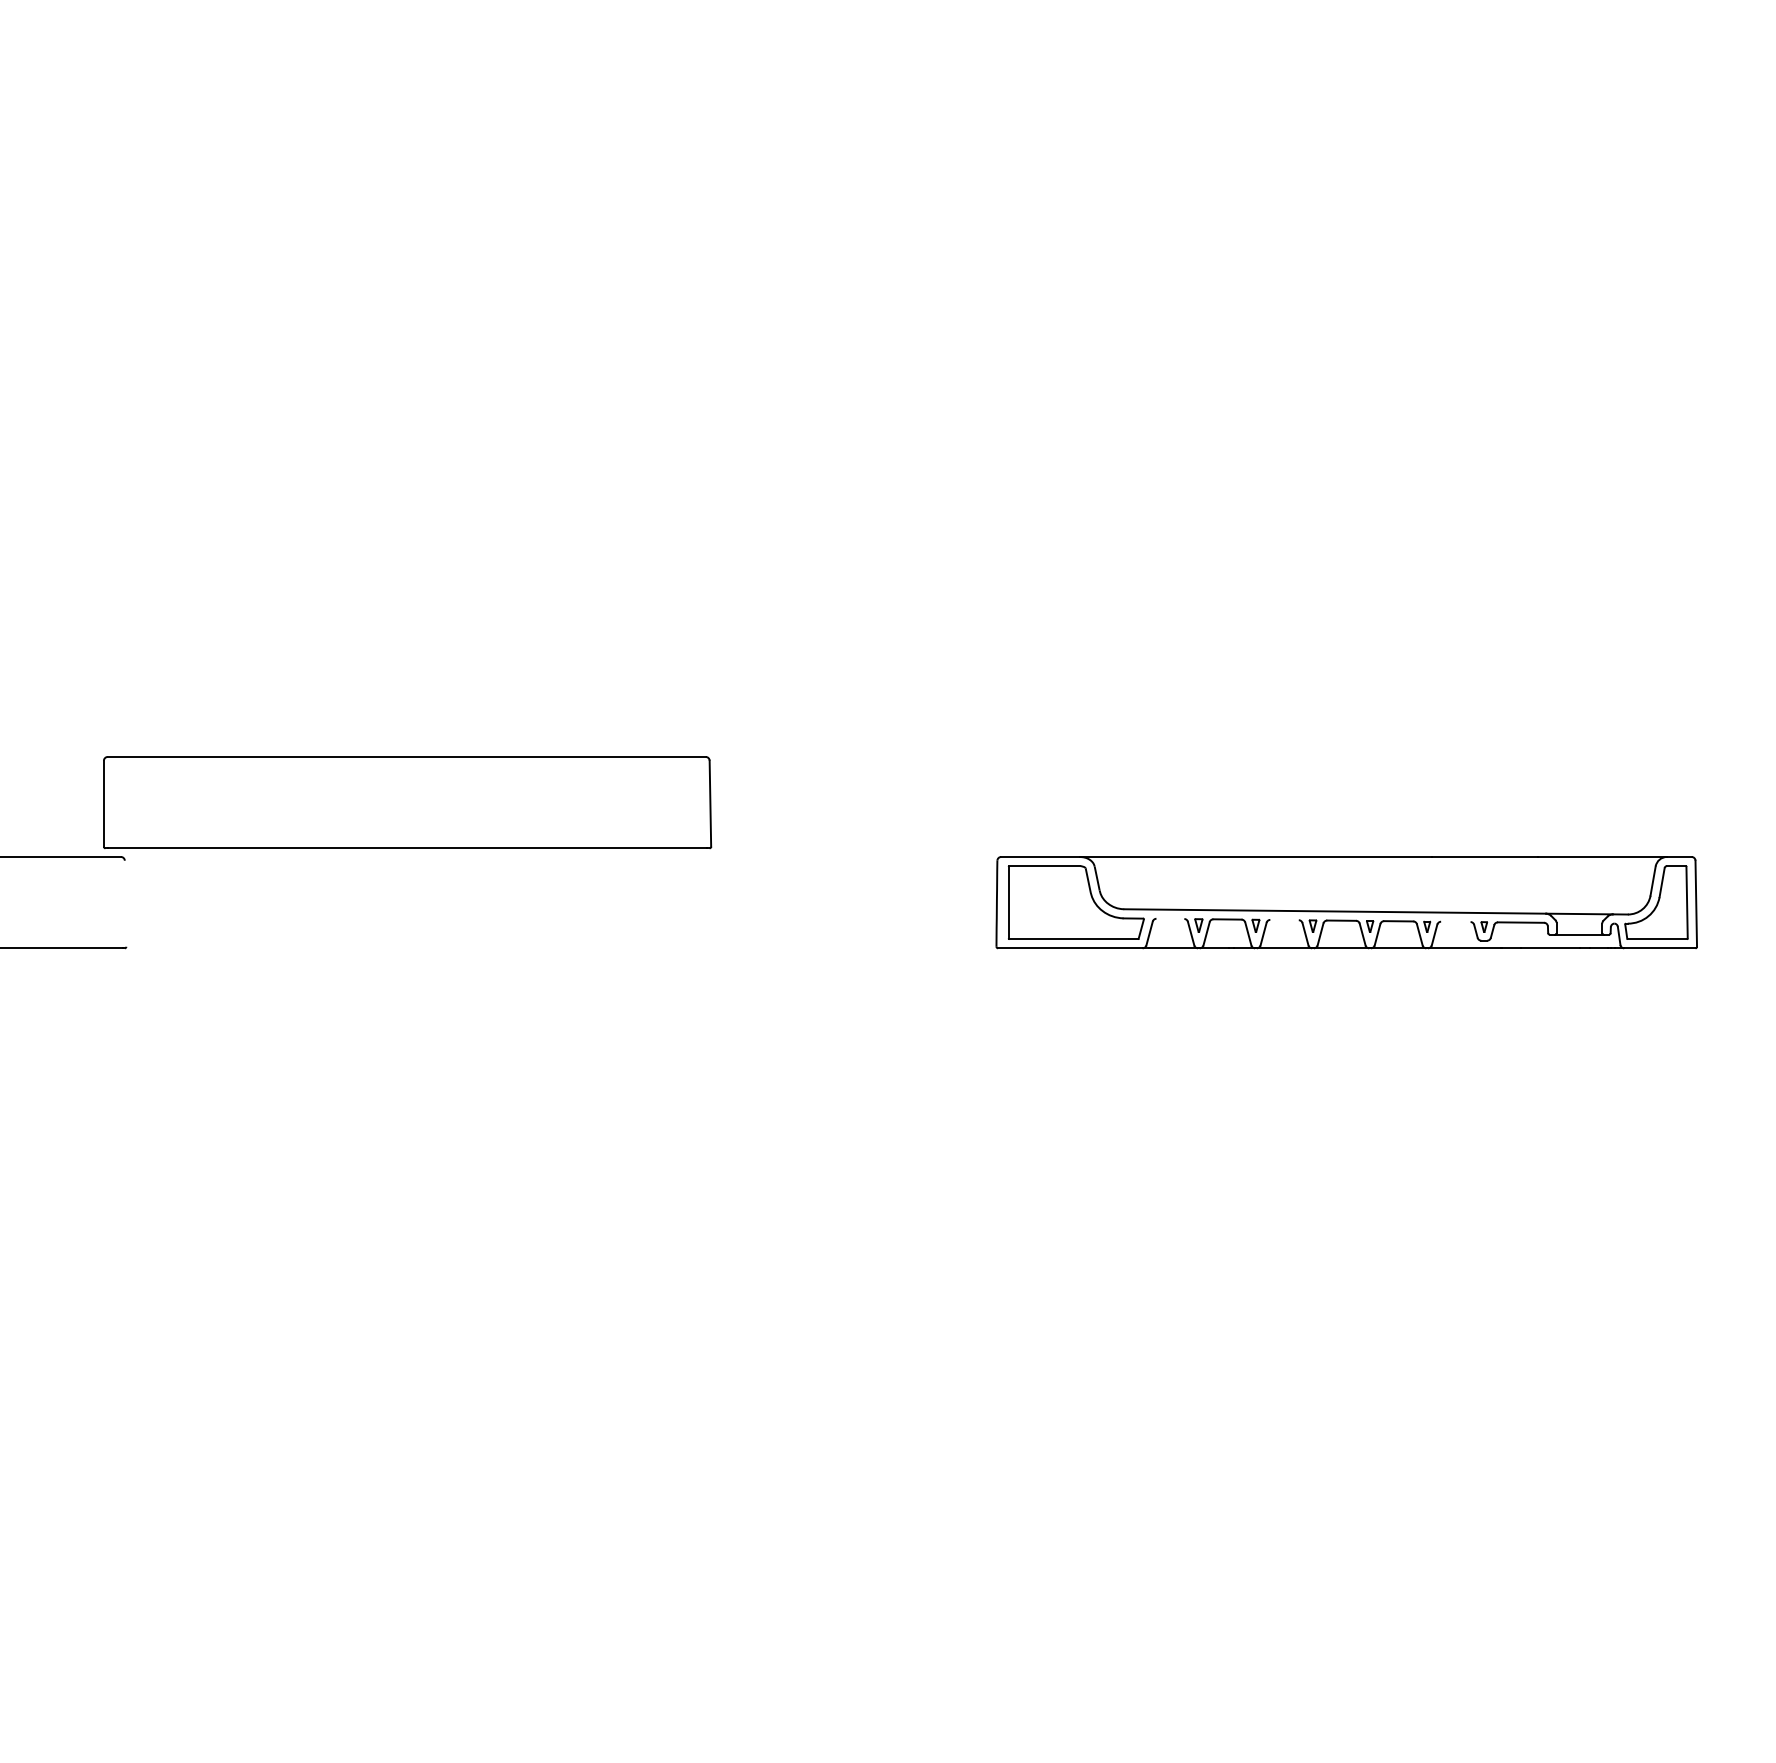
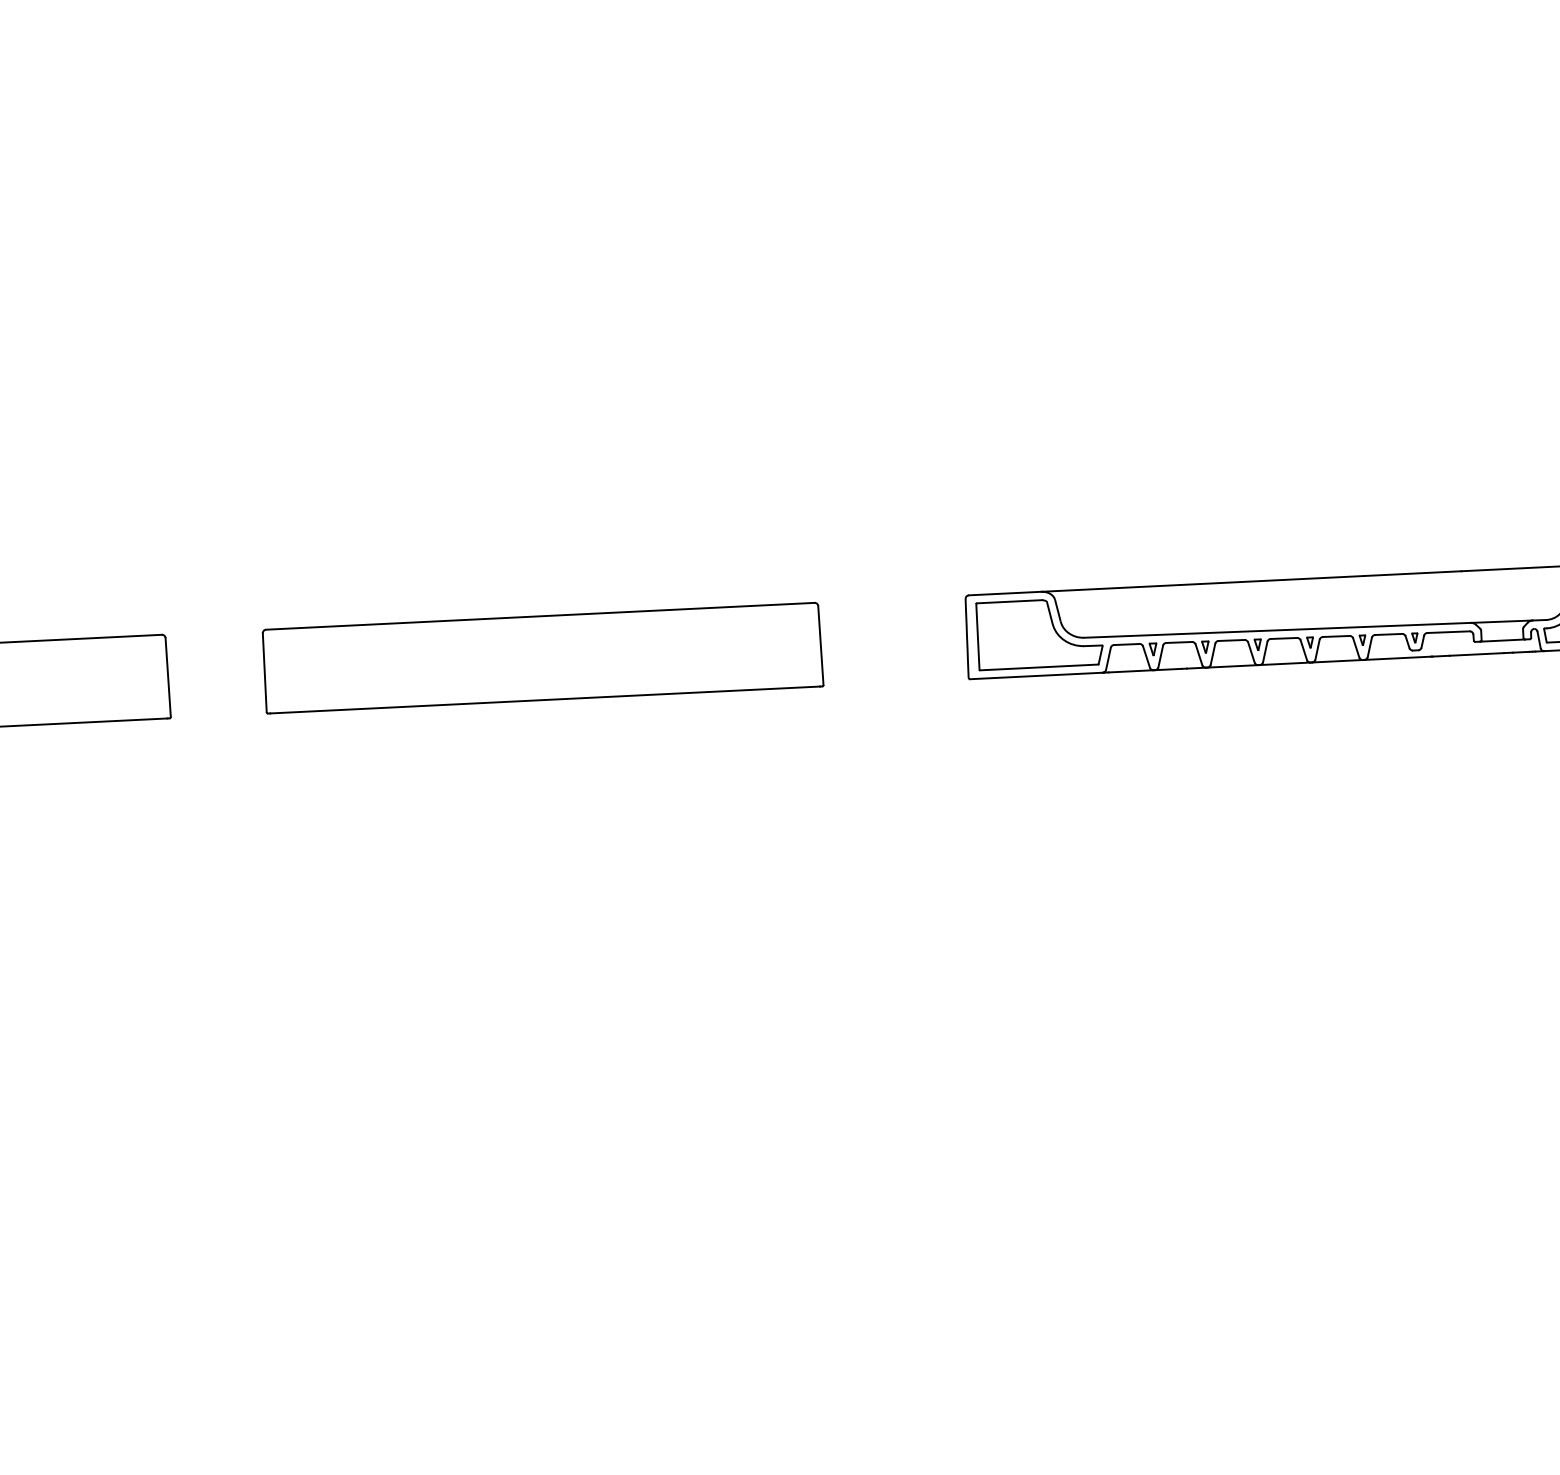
part: (407, 802) -> (543, 658), moved
line: (125, 903) -> (168, 677), added
line: (1170, 918) -> (1126, 644), added
line: (1284, 919) -> (1231, 639), added
line: (1455, 921) -> (1388, 634), added

